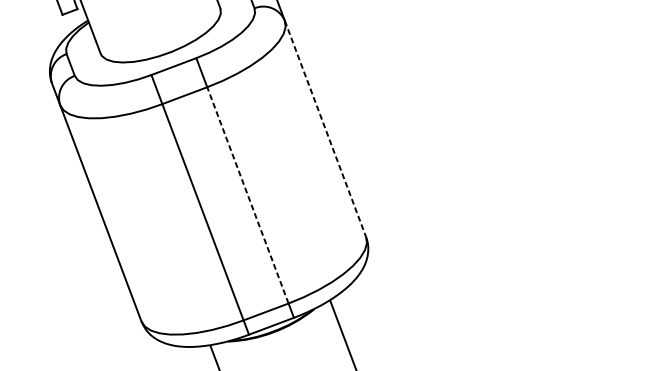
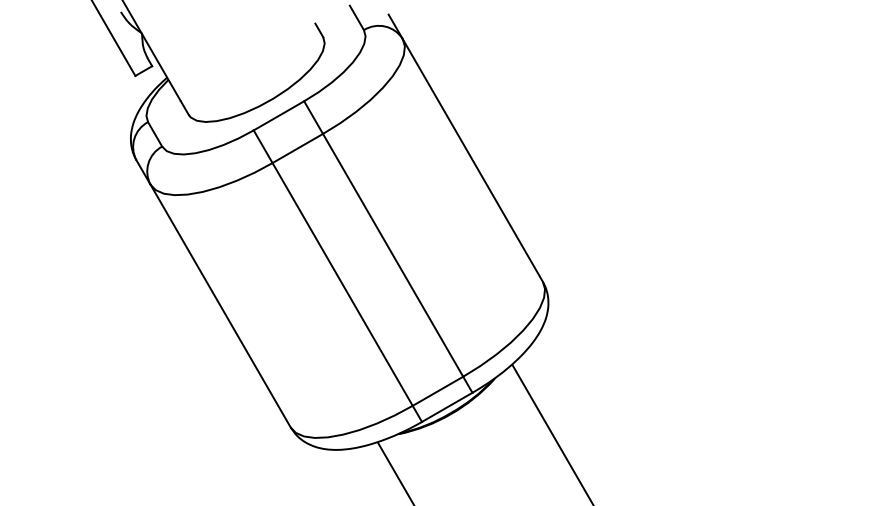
line: (326, 129) -> (473, 160), dashed -> solid
line: (247, 194) -> (392, 254), dashed -> solid

